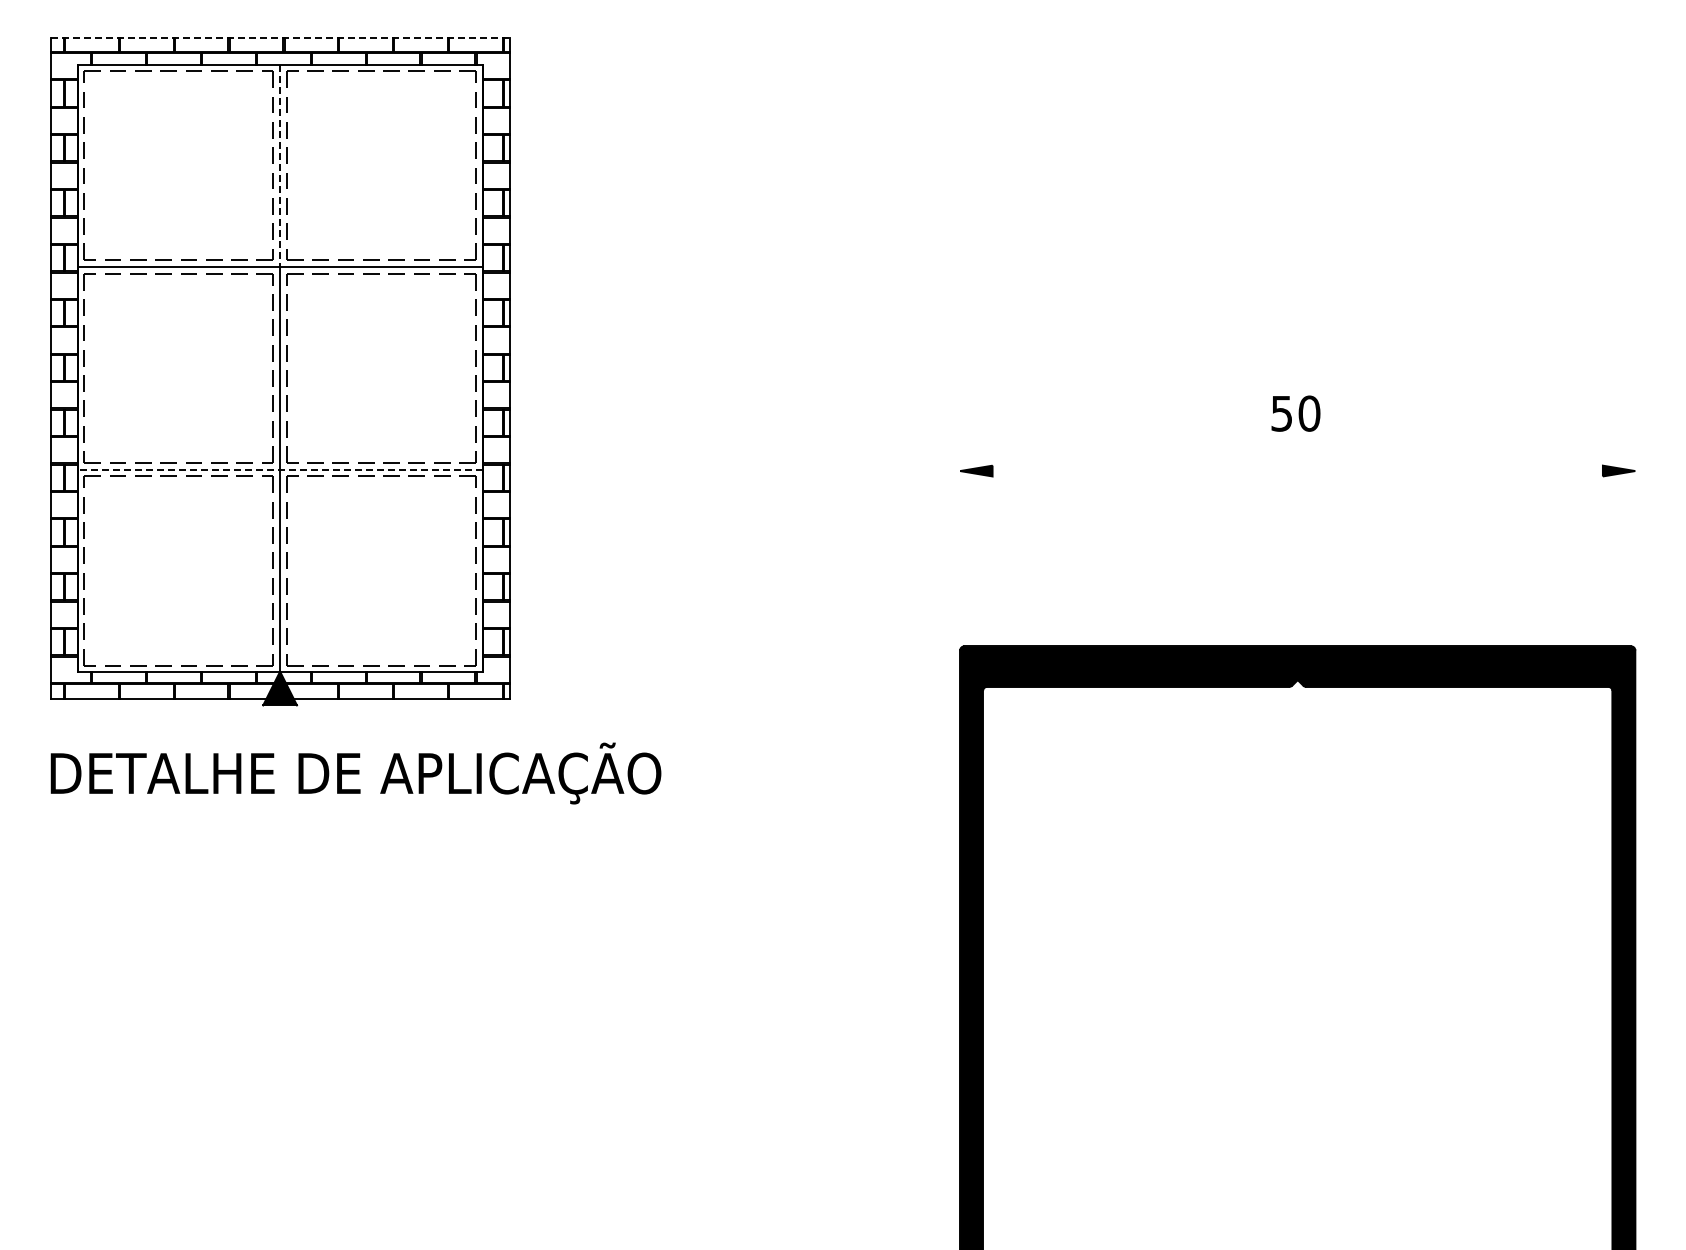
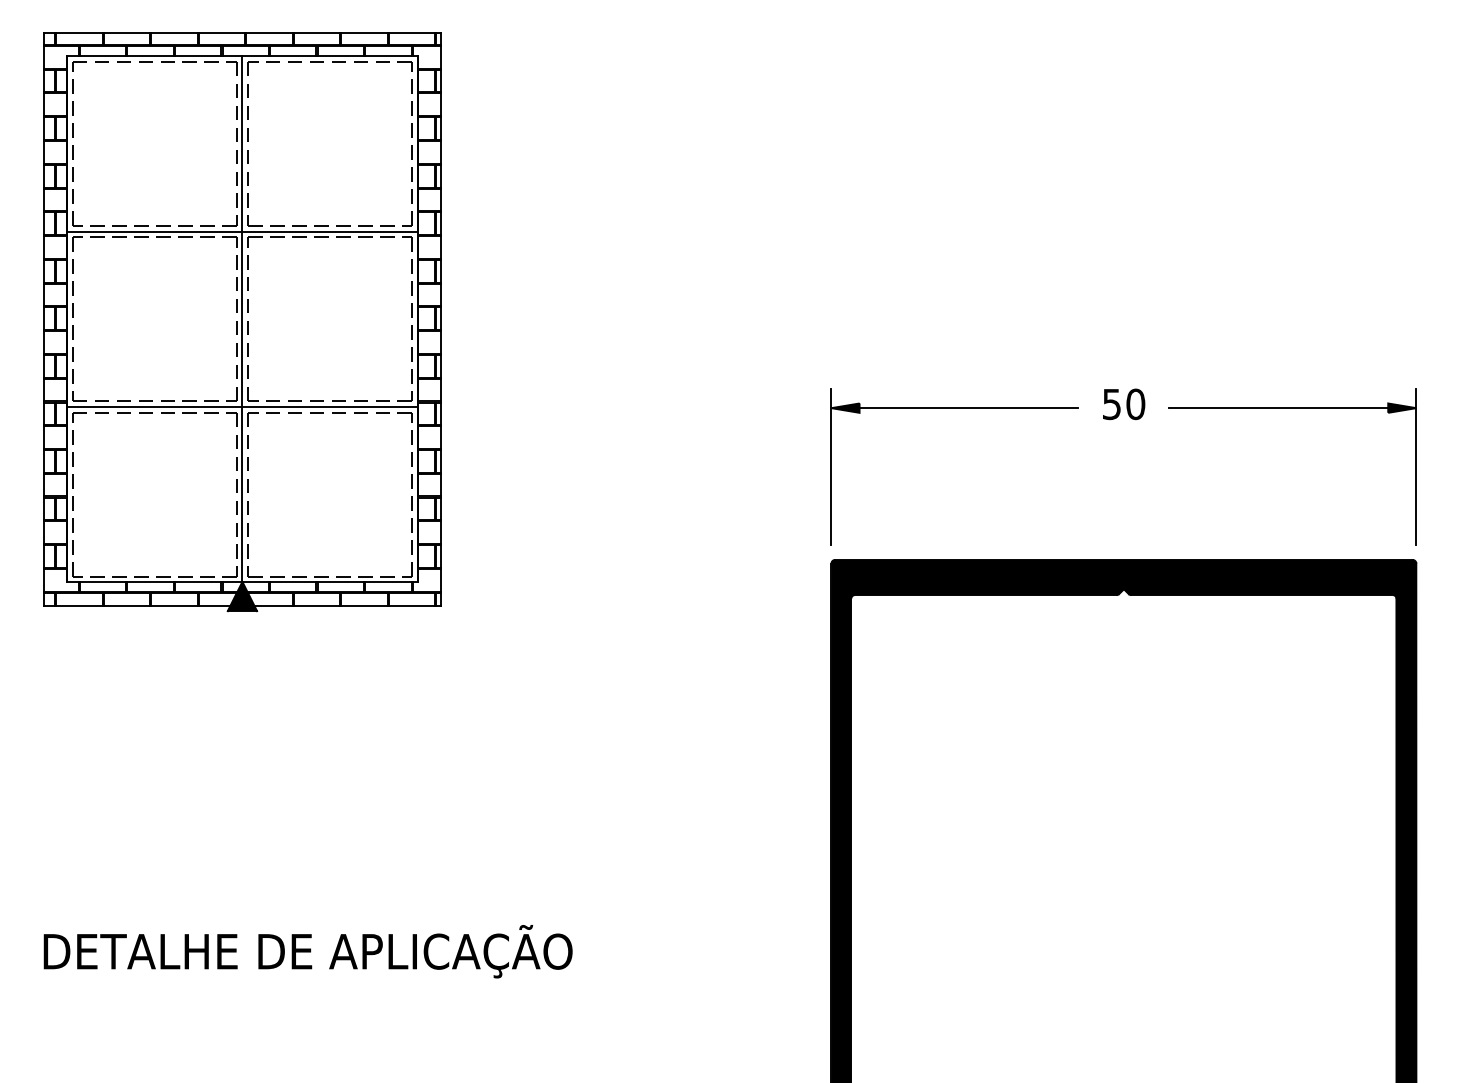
line: (280, 37) -> (242, 32), dashed -> solid
line: (280, 166) -> (242, 144), dashed -> solid
text: (1295, 413) -> (1123, 404), moved
line: (280, 469) -> (242, 406), dashed -> solid
line: (1118, 471) -> (968, 408), added
line: (1476, 471) -> (1278, 408), added
line: (960, 538) -> (831, 466), added
line: (1635, 538) -> (1416, 466), added
text: (355, 773) -> (307, 951), moved

